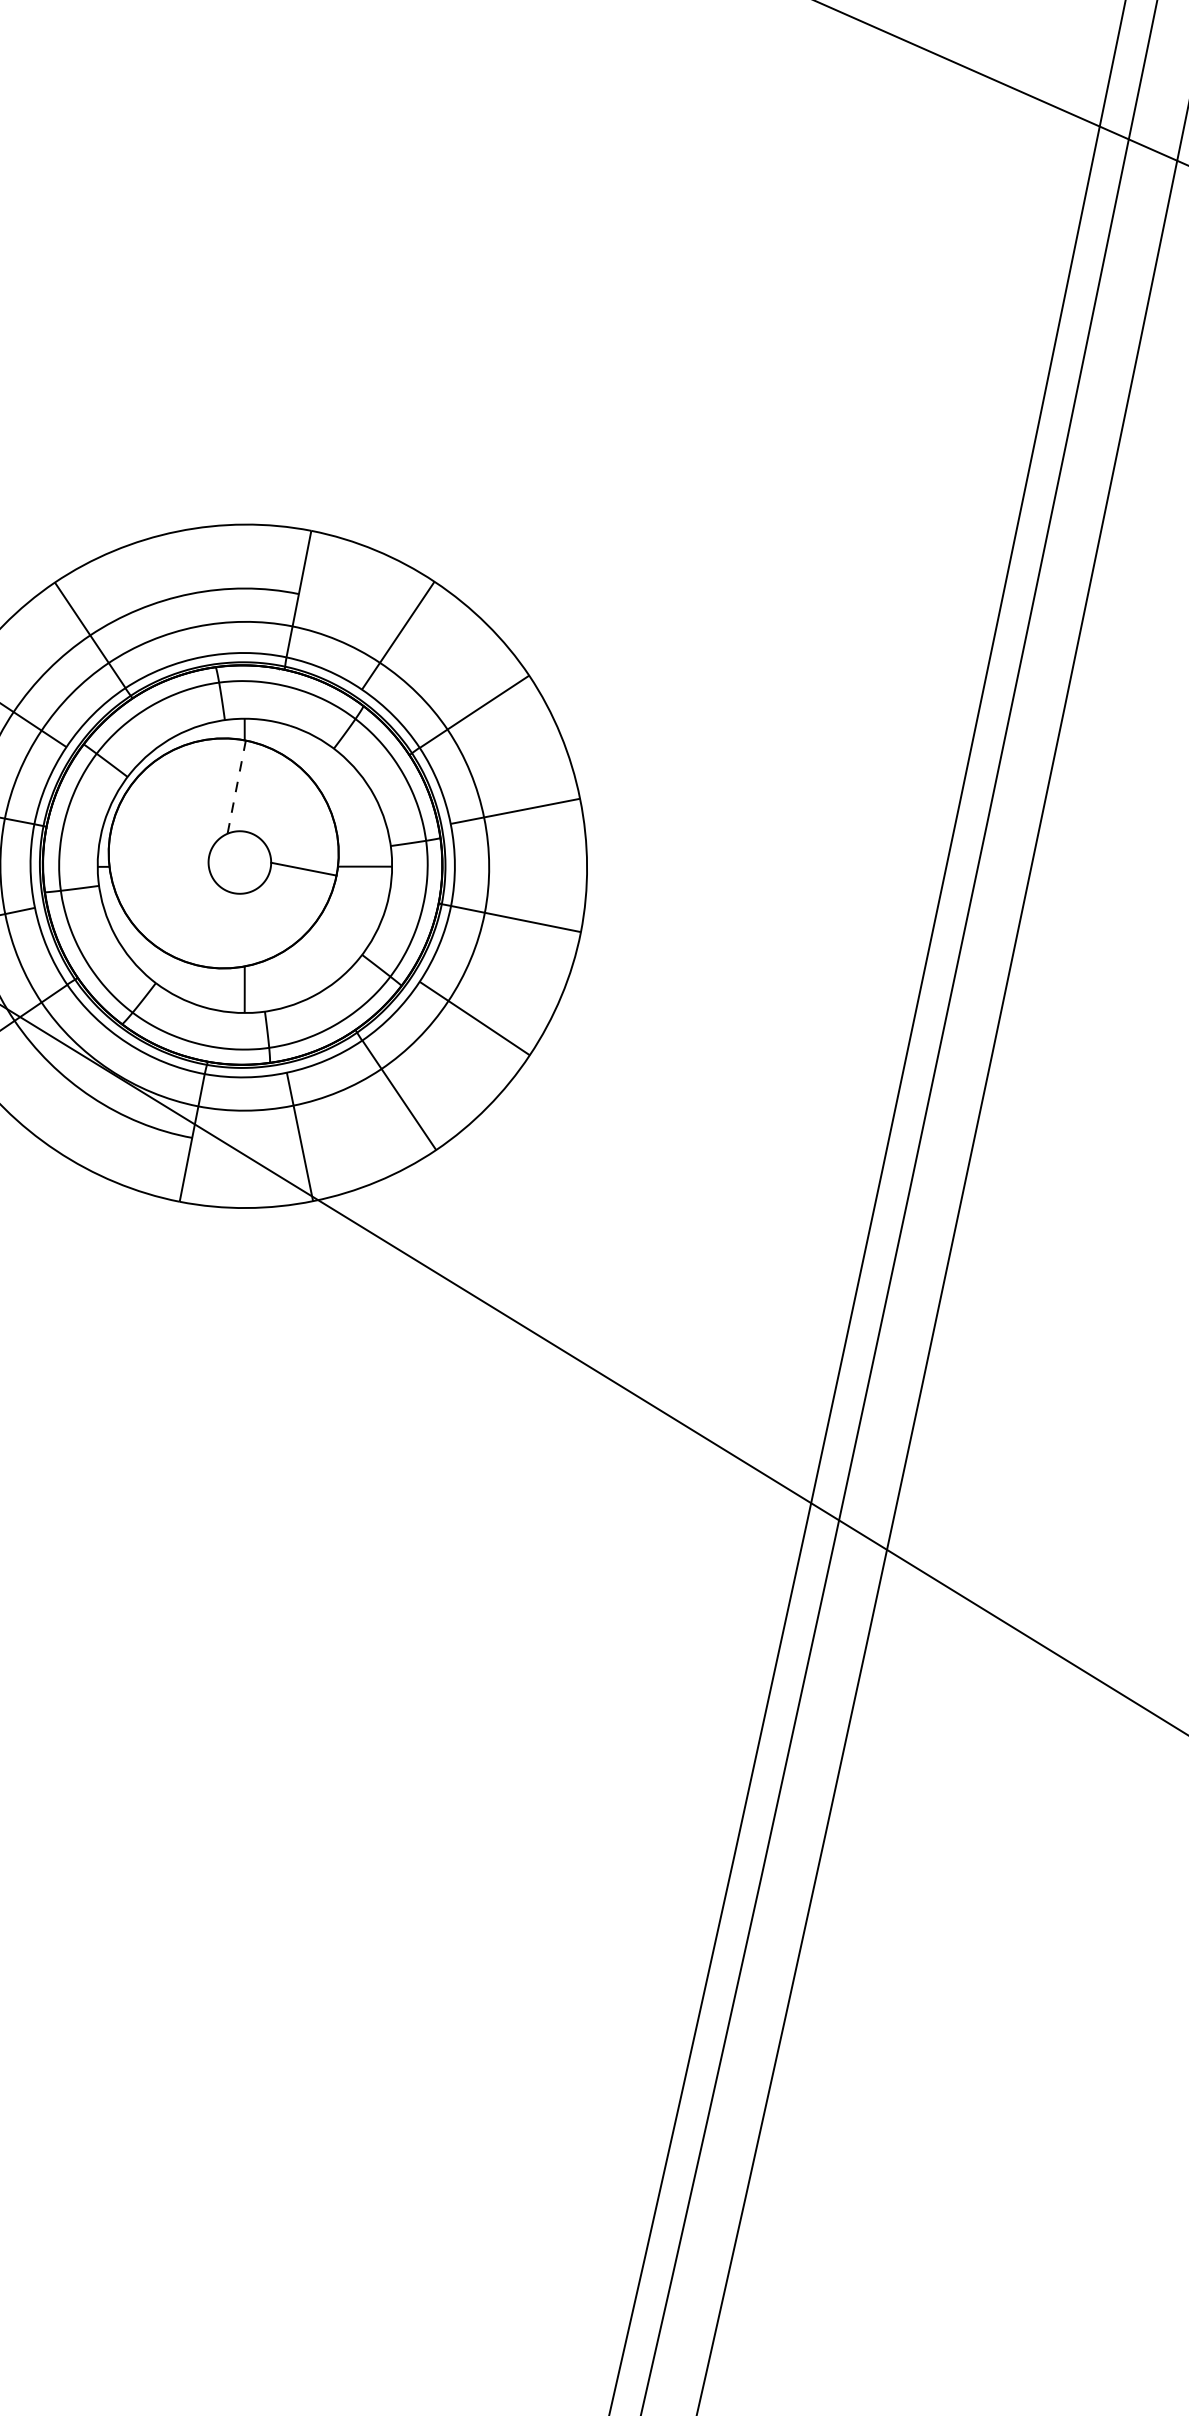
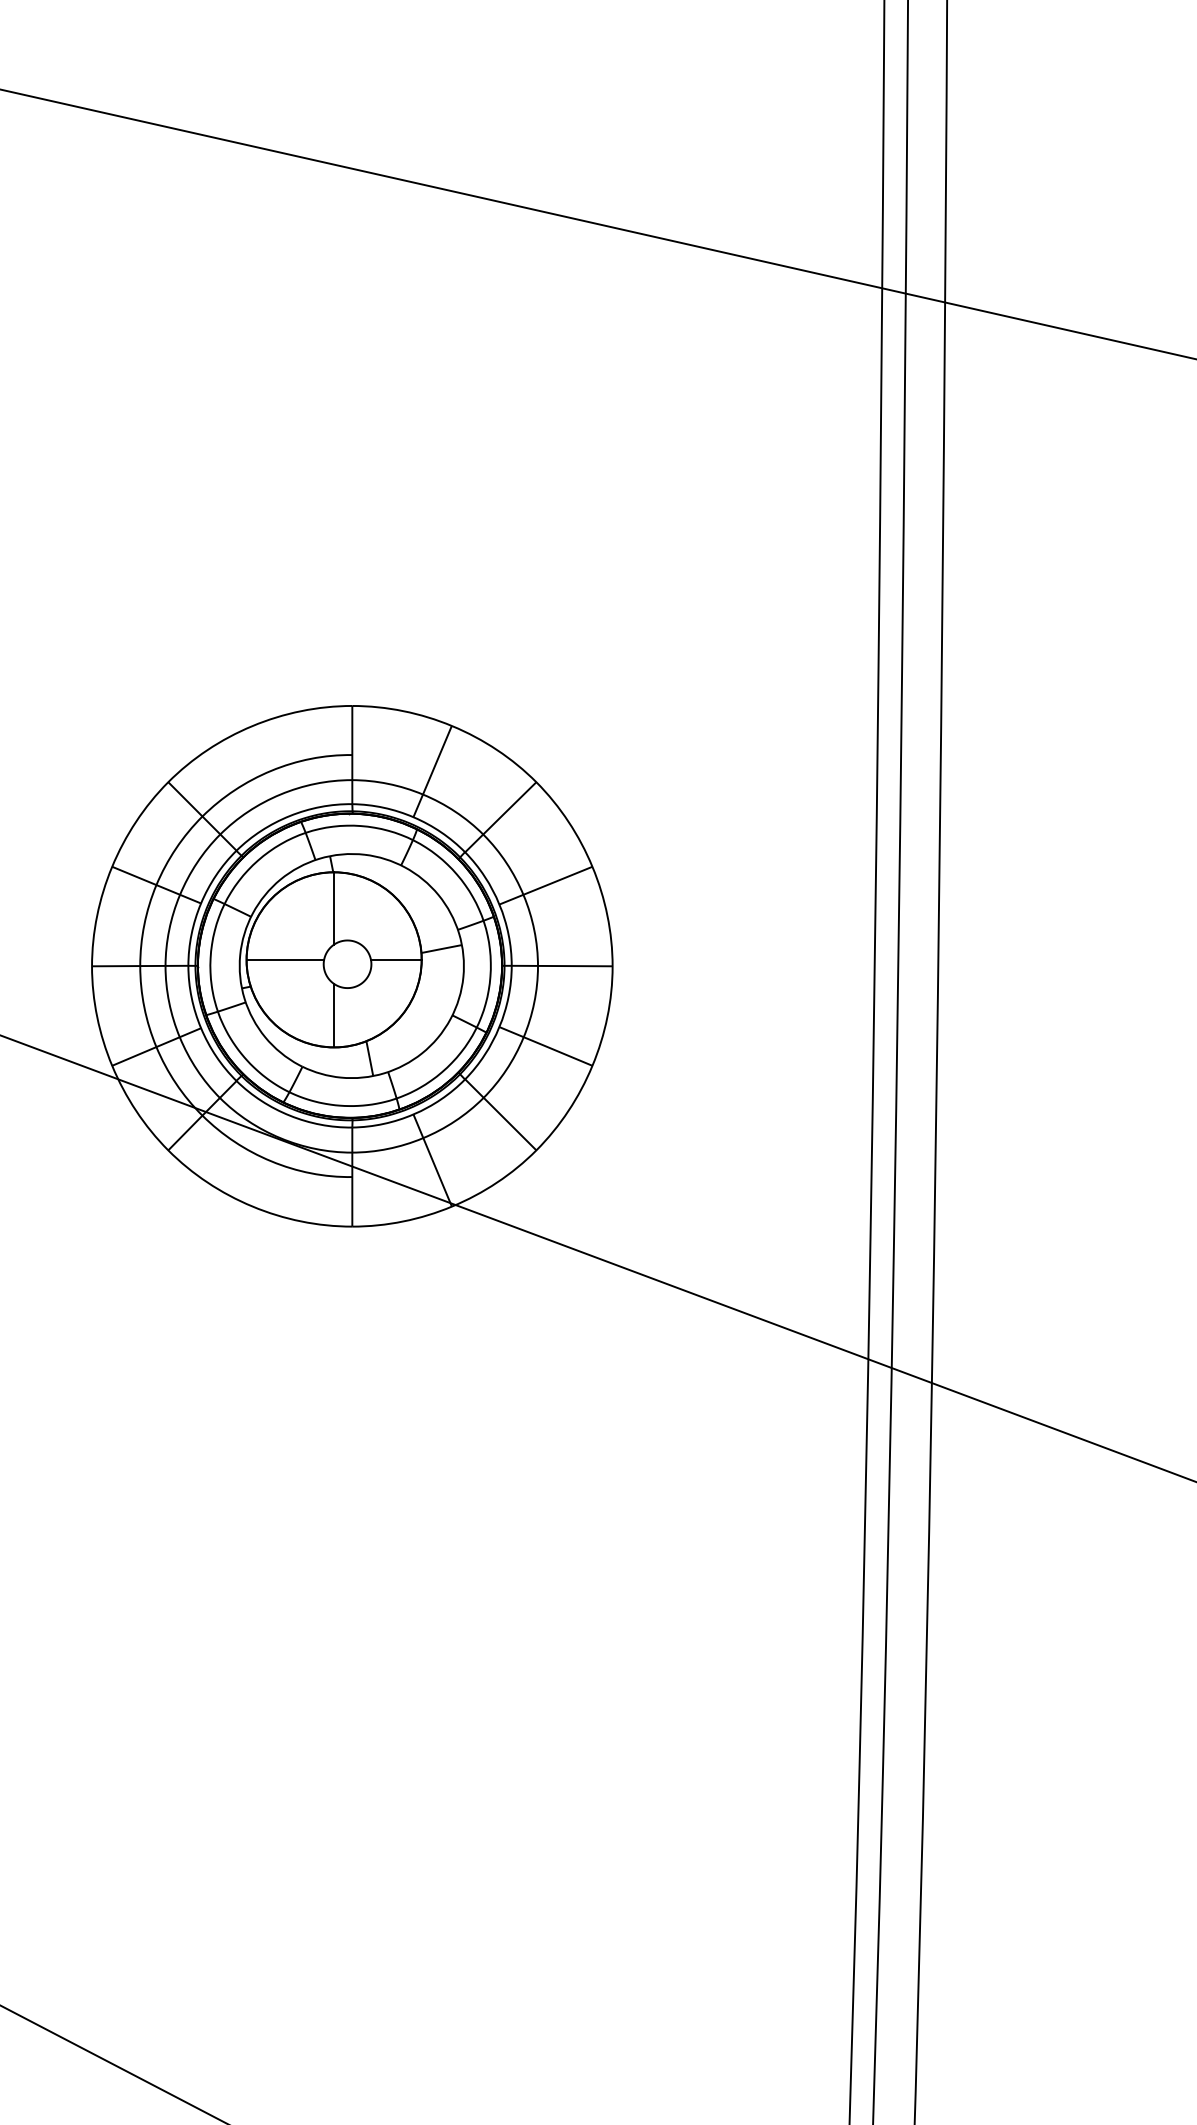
line: (237, 787) -> (334, 908), dashed -> solid
line: (161, 840) -> (285, 959), added
line: (210, 925) -> (334, 1015), added

